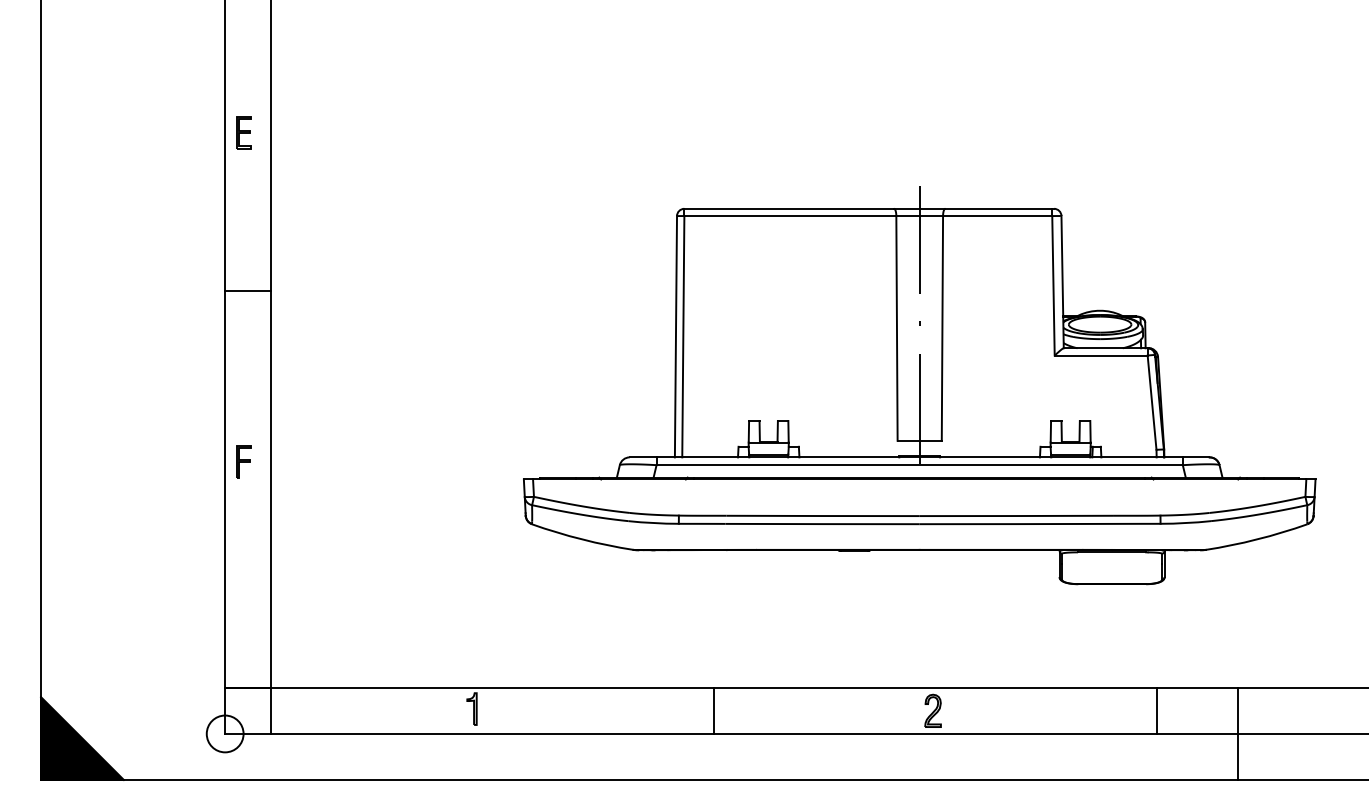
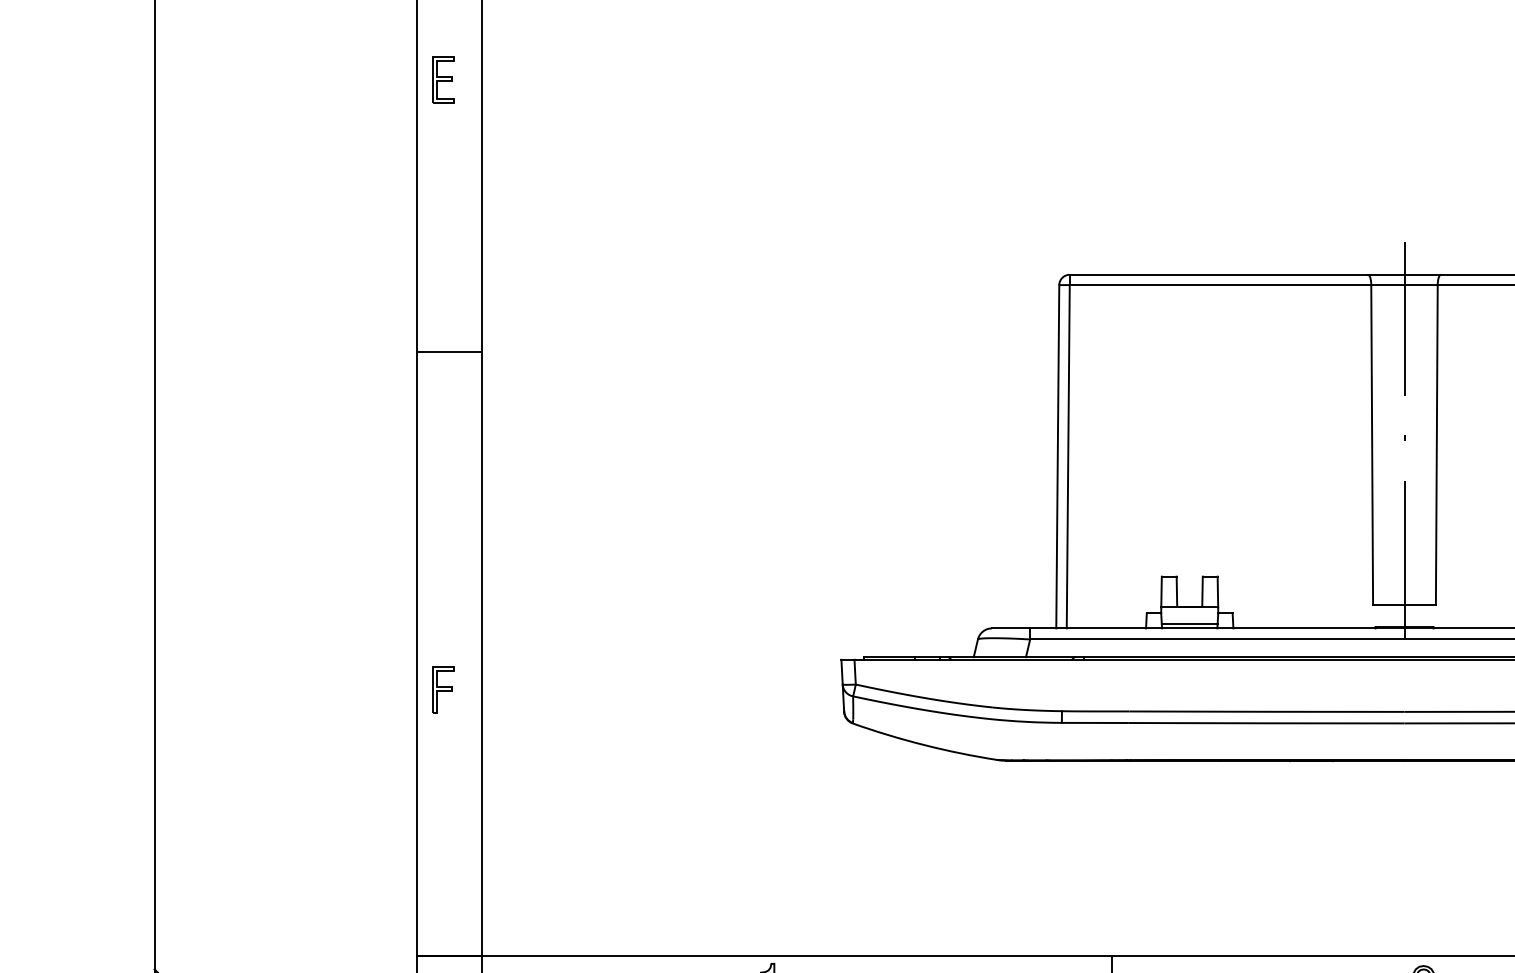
part: (243, 132) -> (442, 79), moved
line: (248, 290) -> (449, 351), moved
part: (243, 461) -> (442, 689), moved

